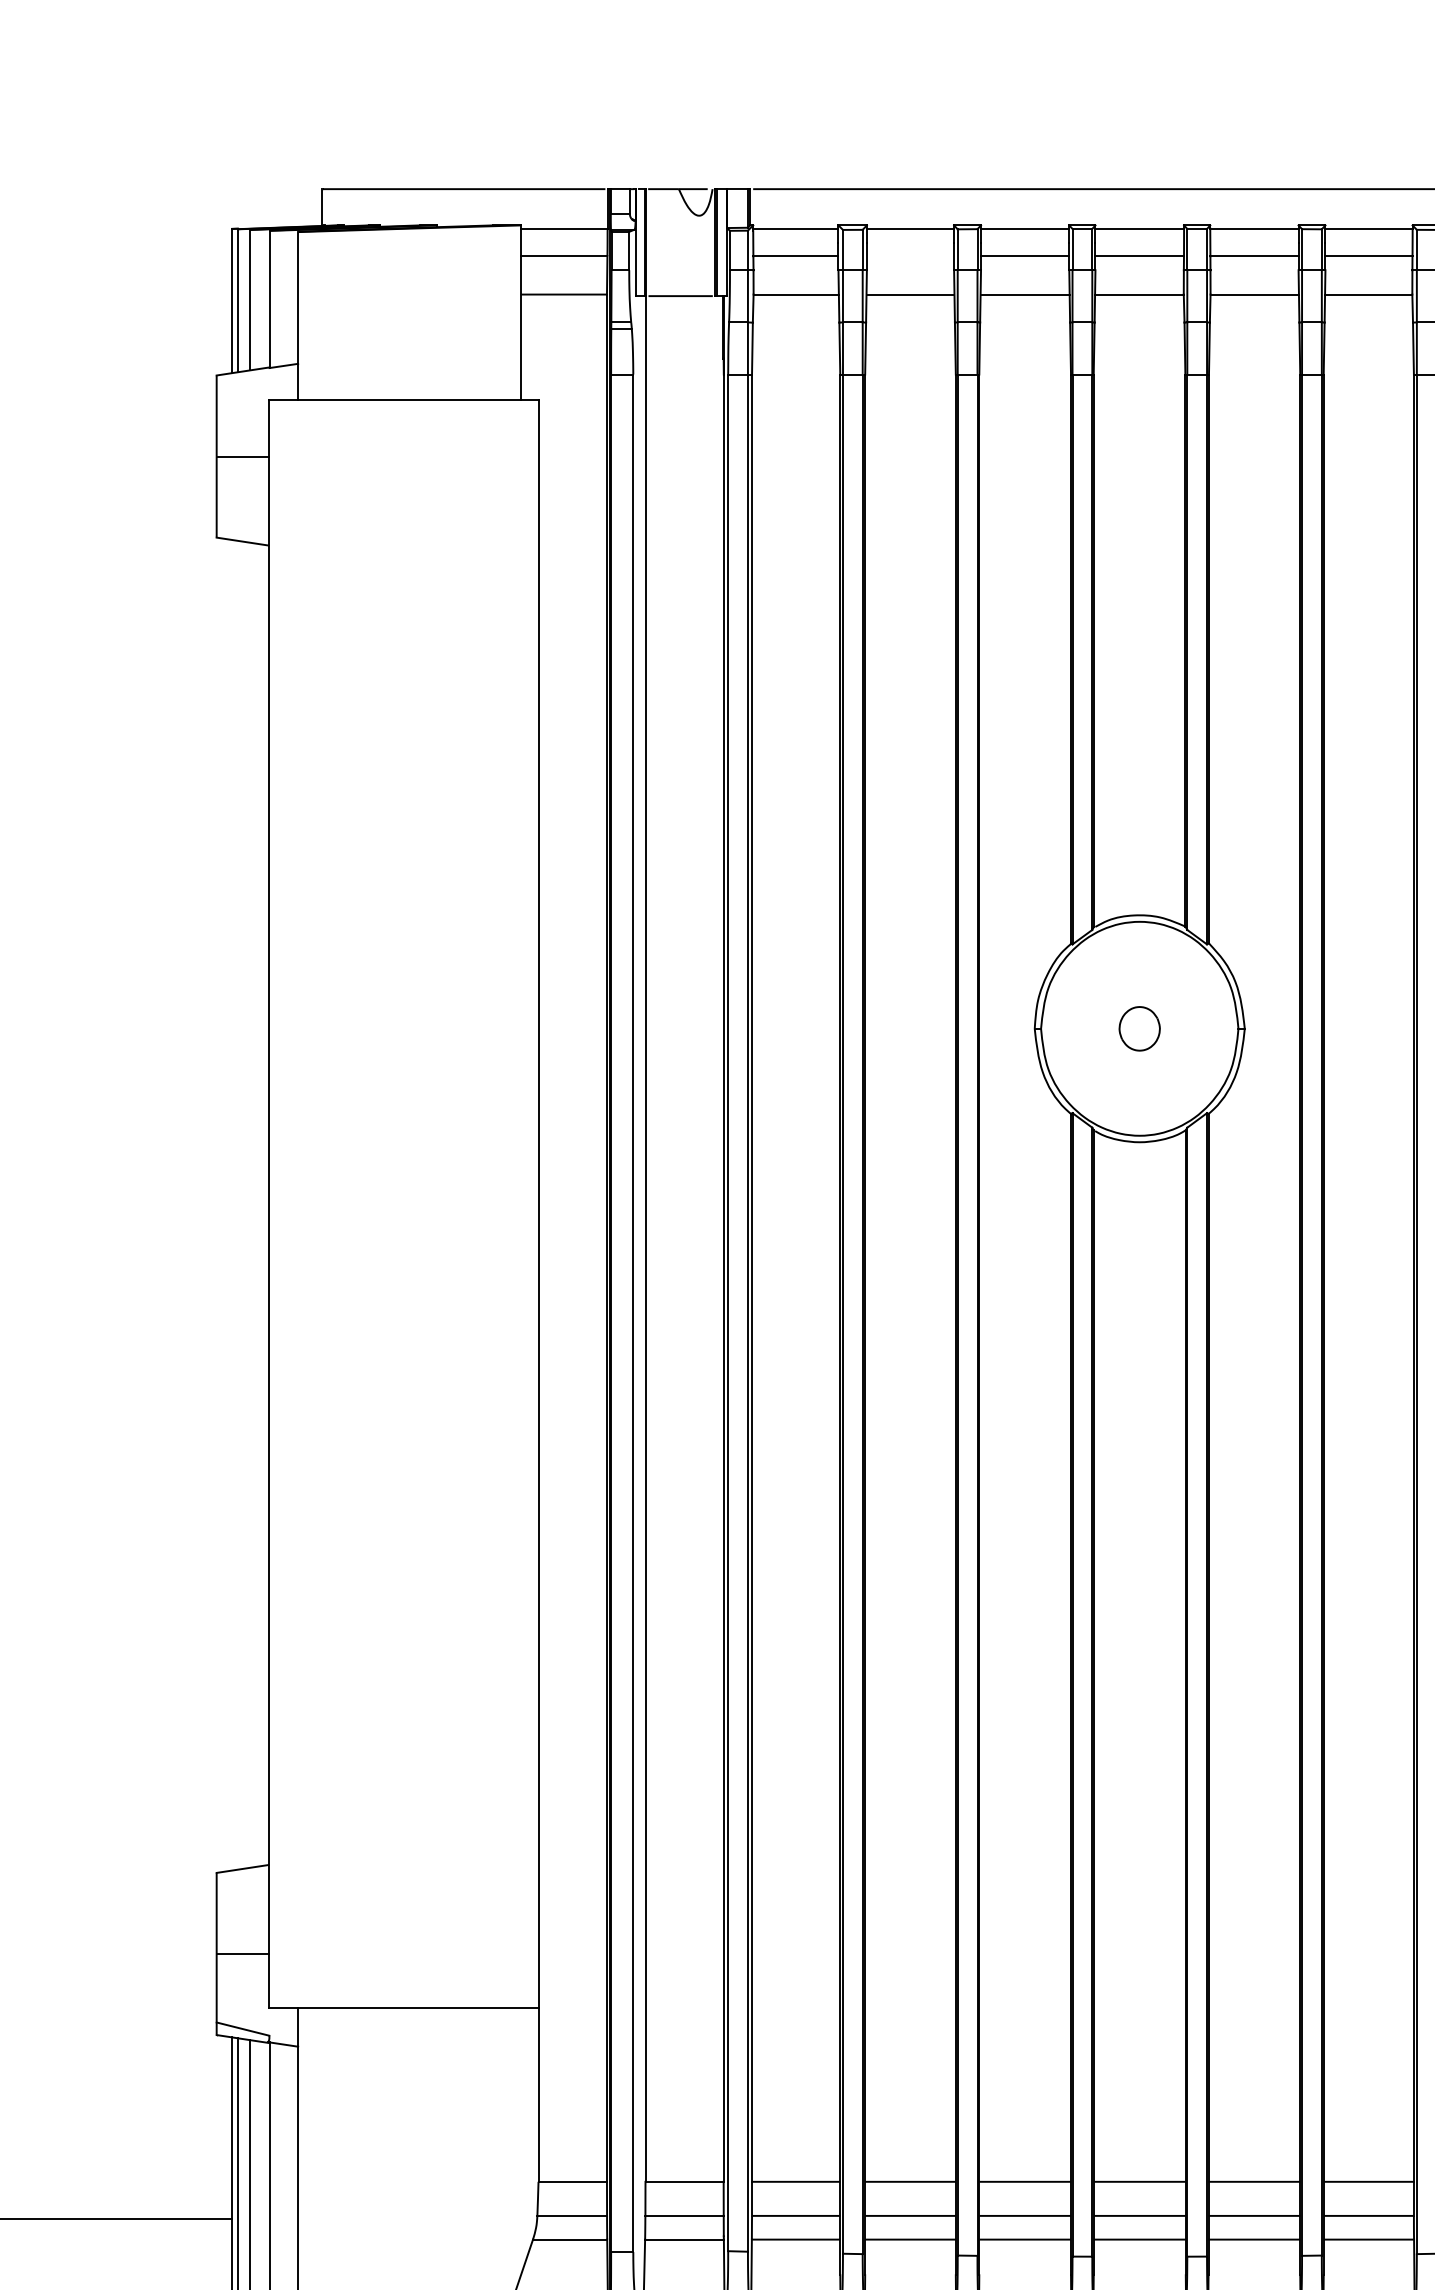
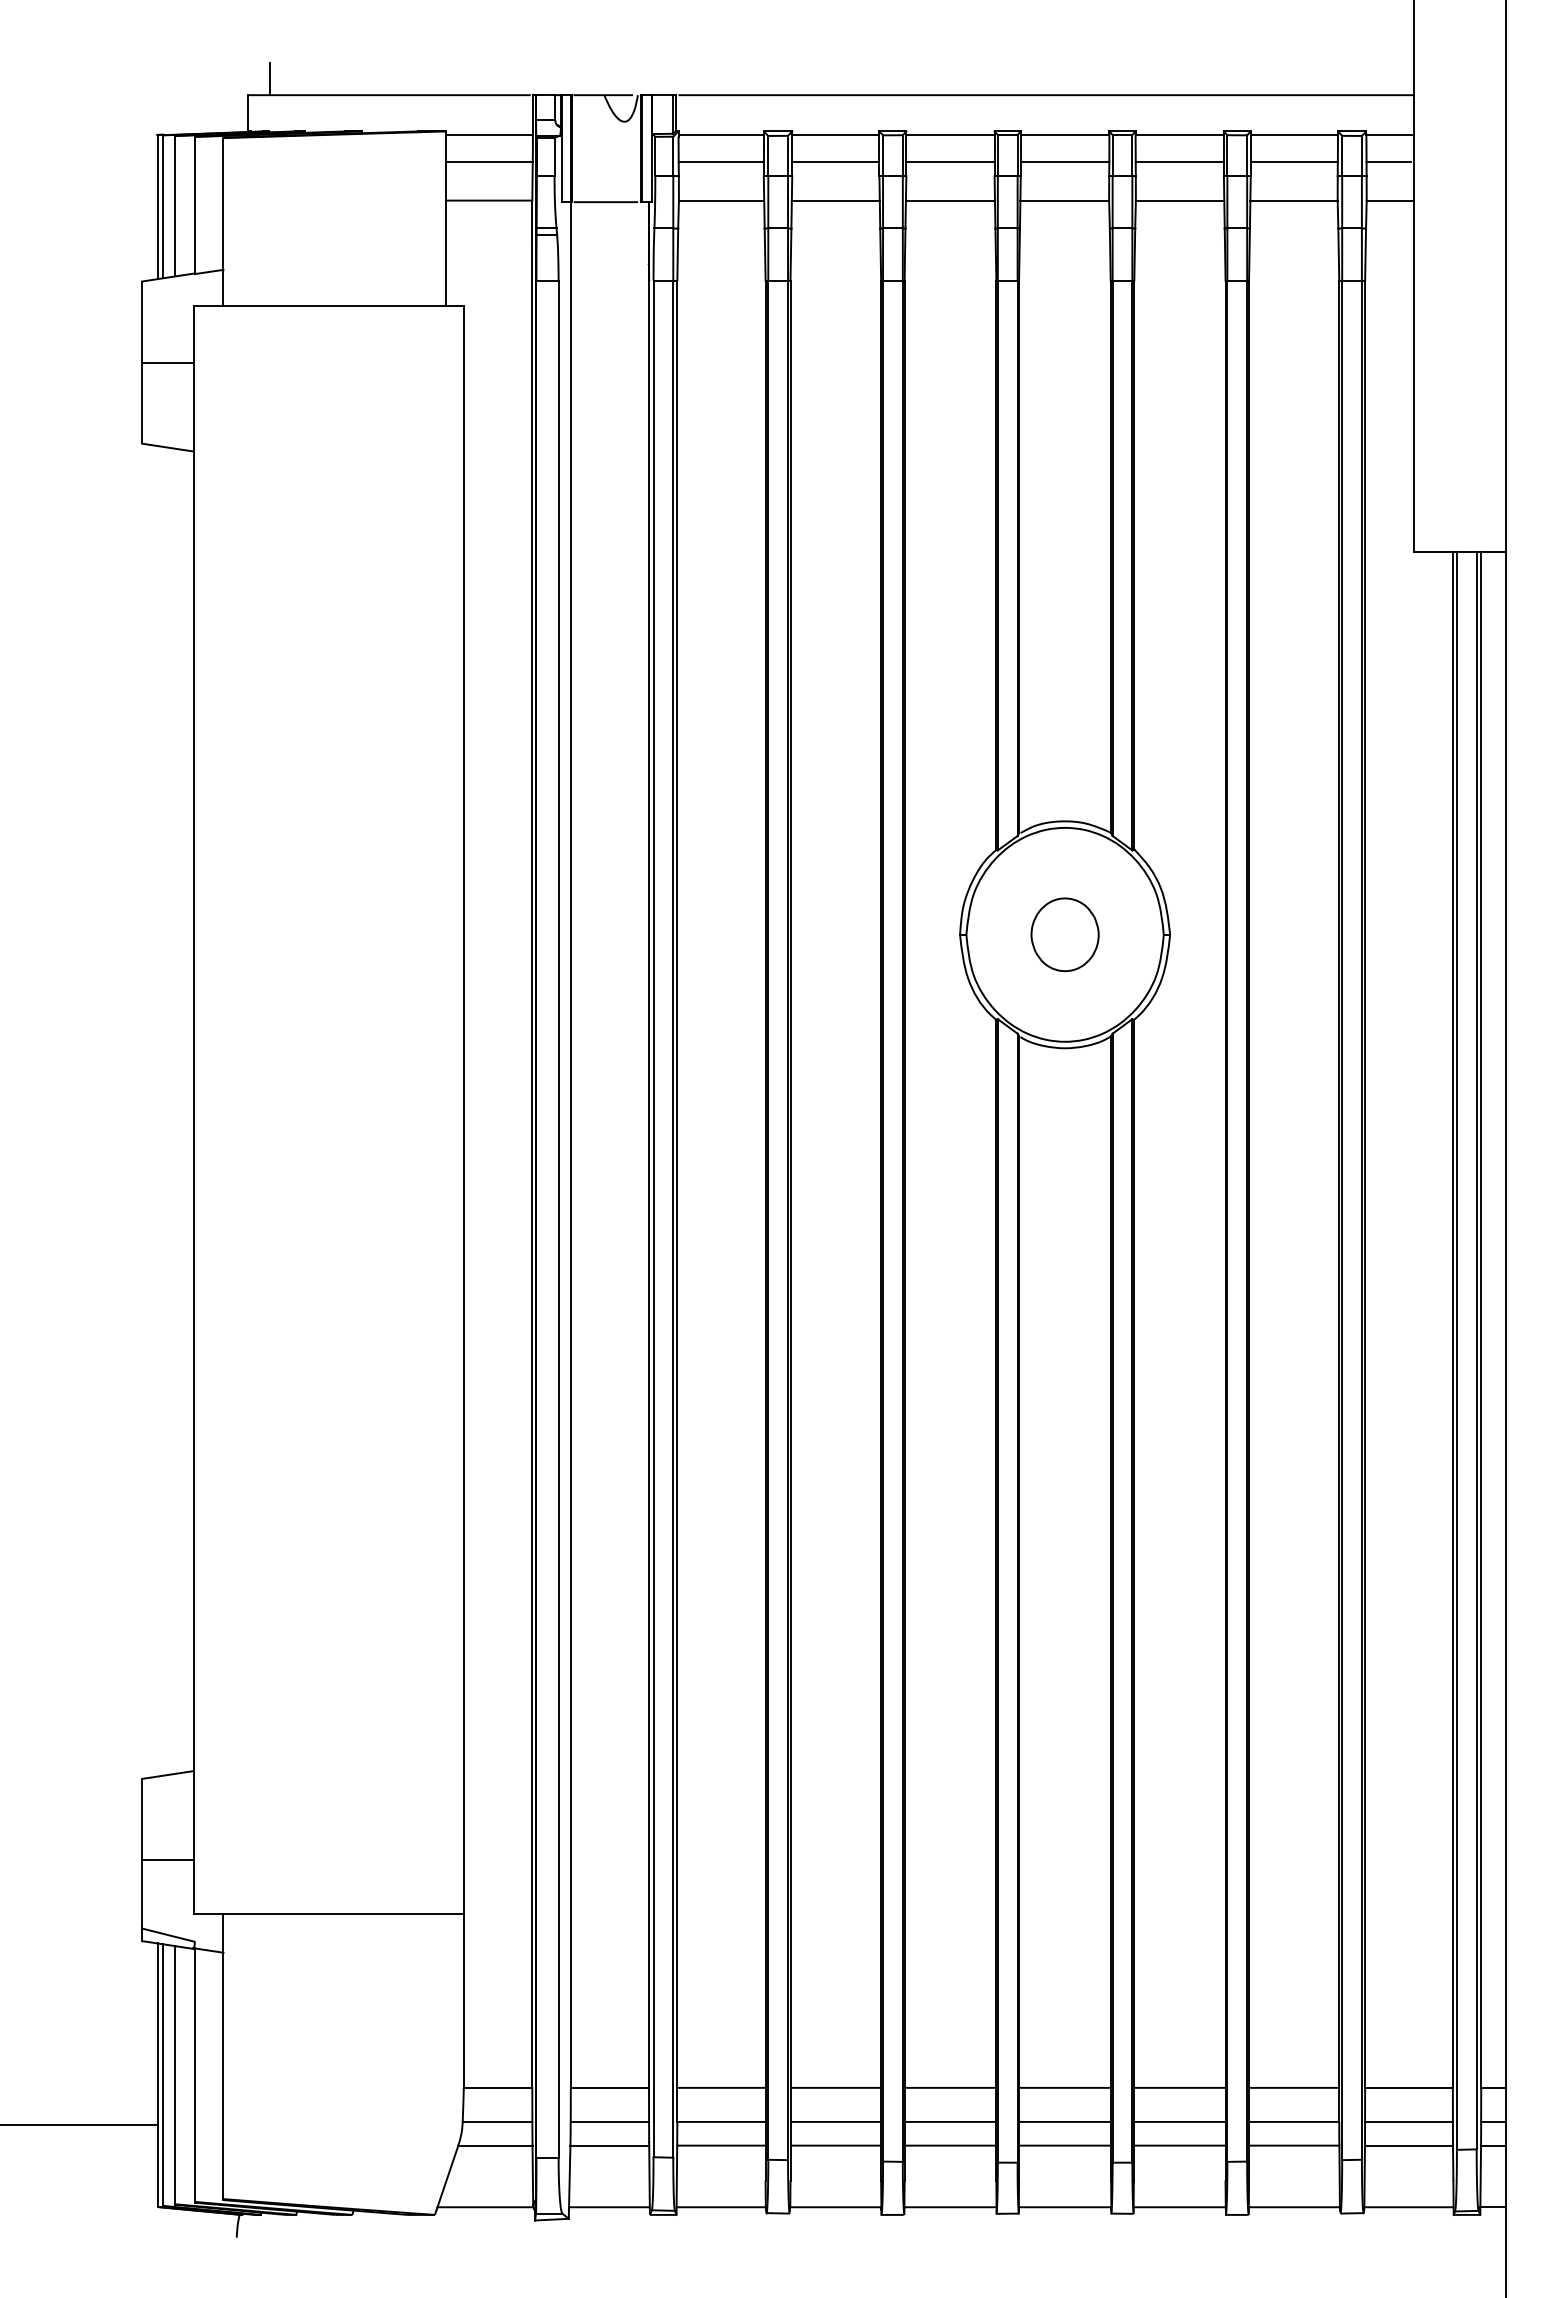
line: (345, 173) -> (270, 79), added
line: (910, 256) -> (835, 162), added
part: (1139, 1028) -> (1064, 934), size x1.67

